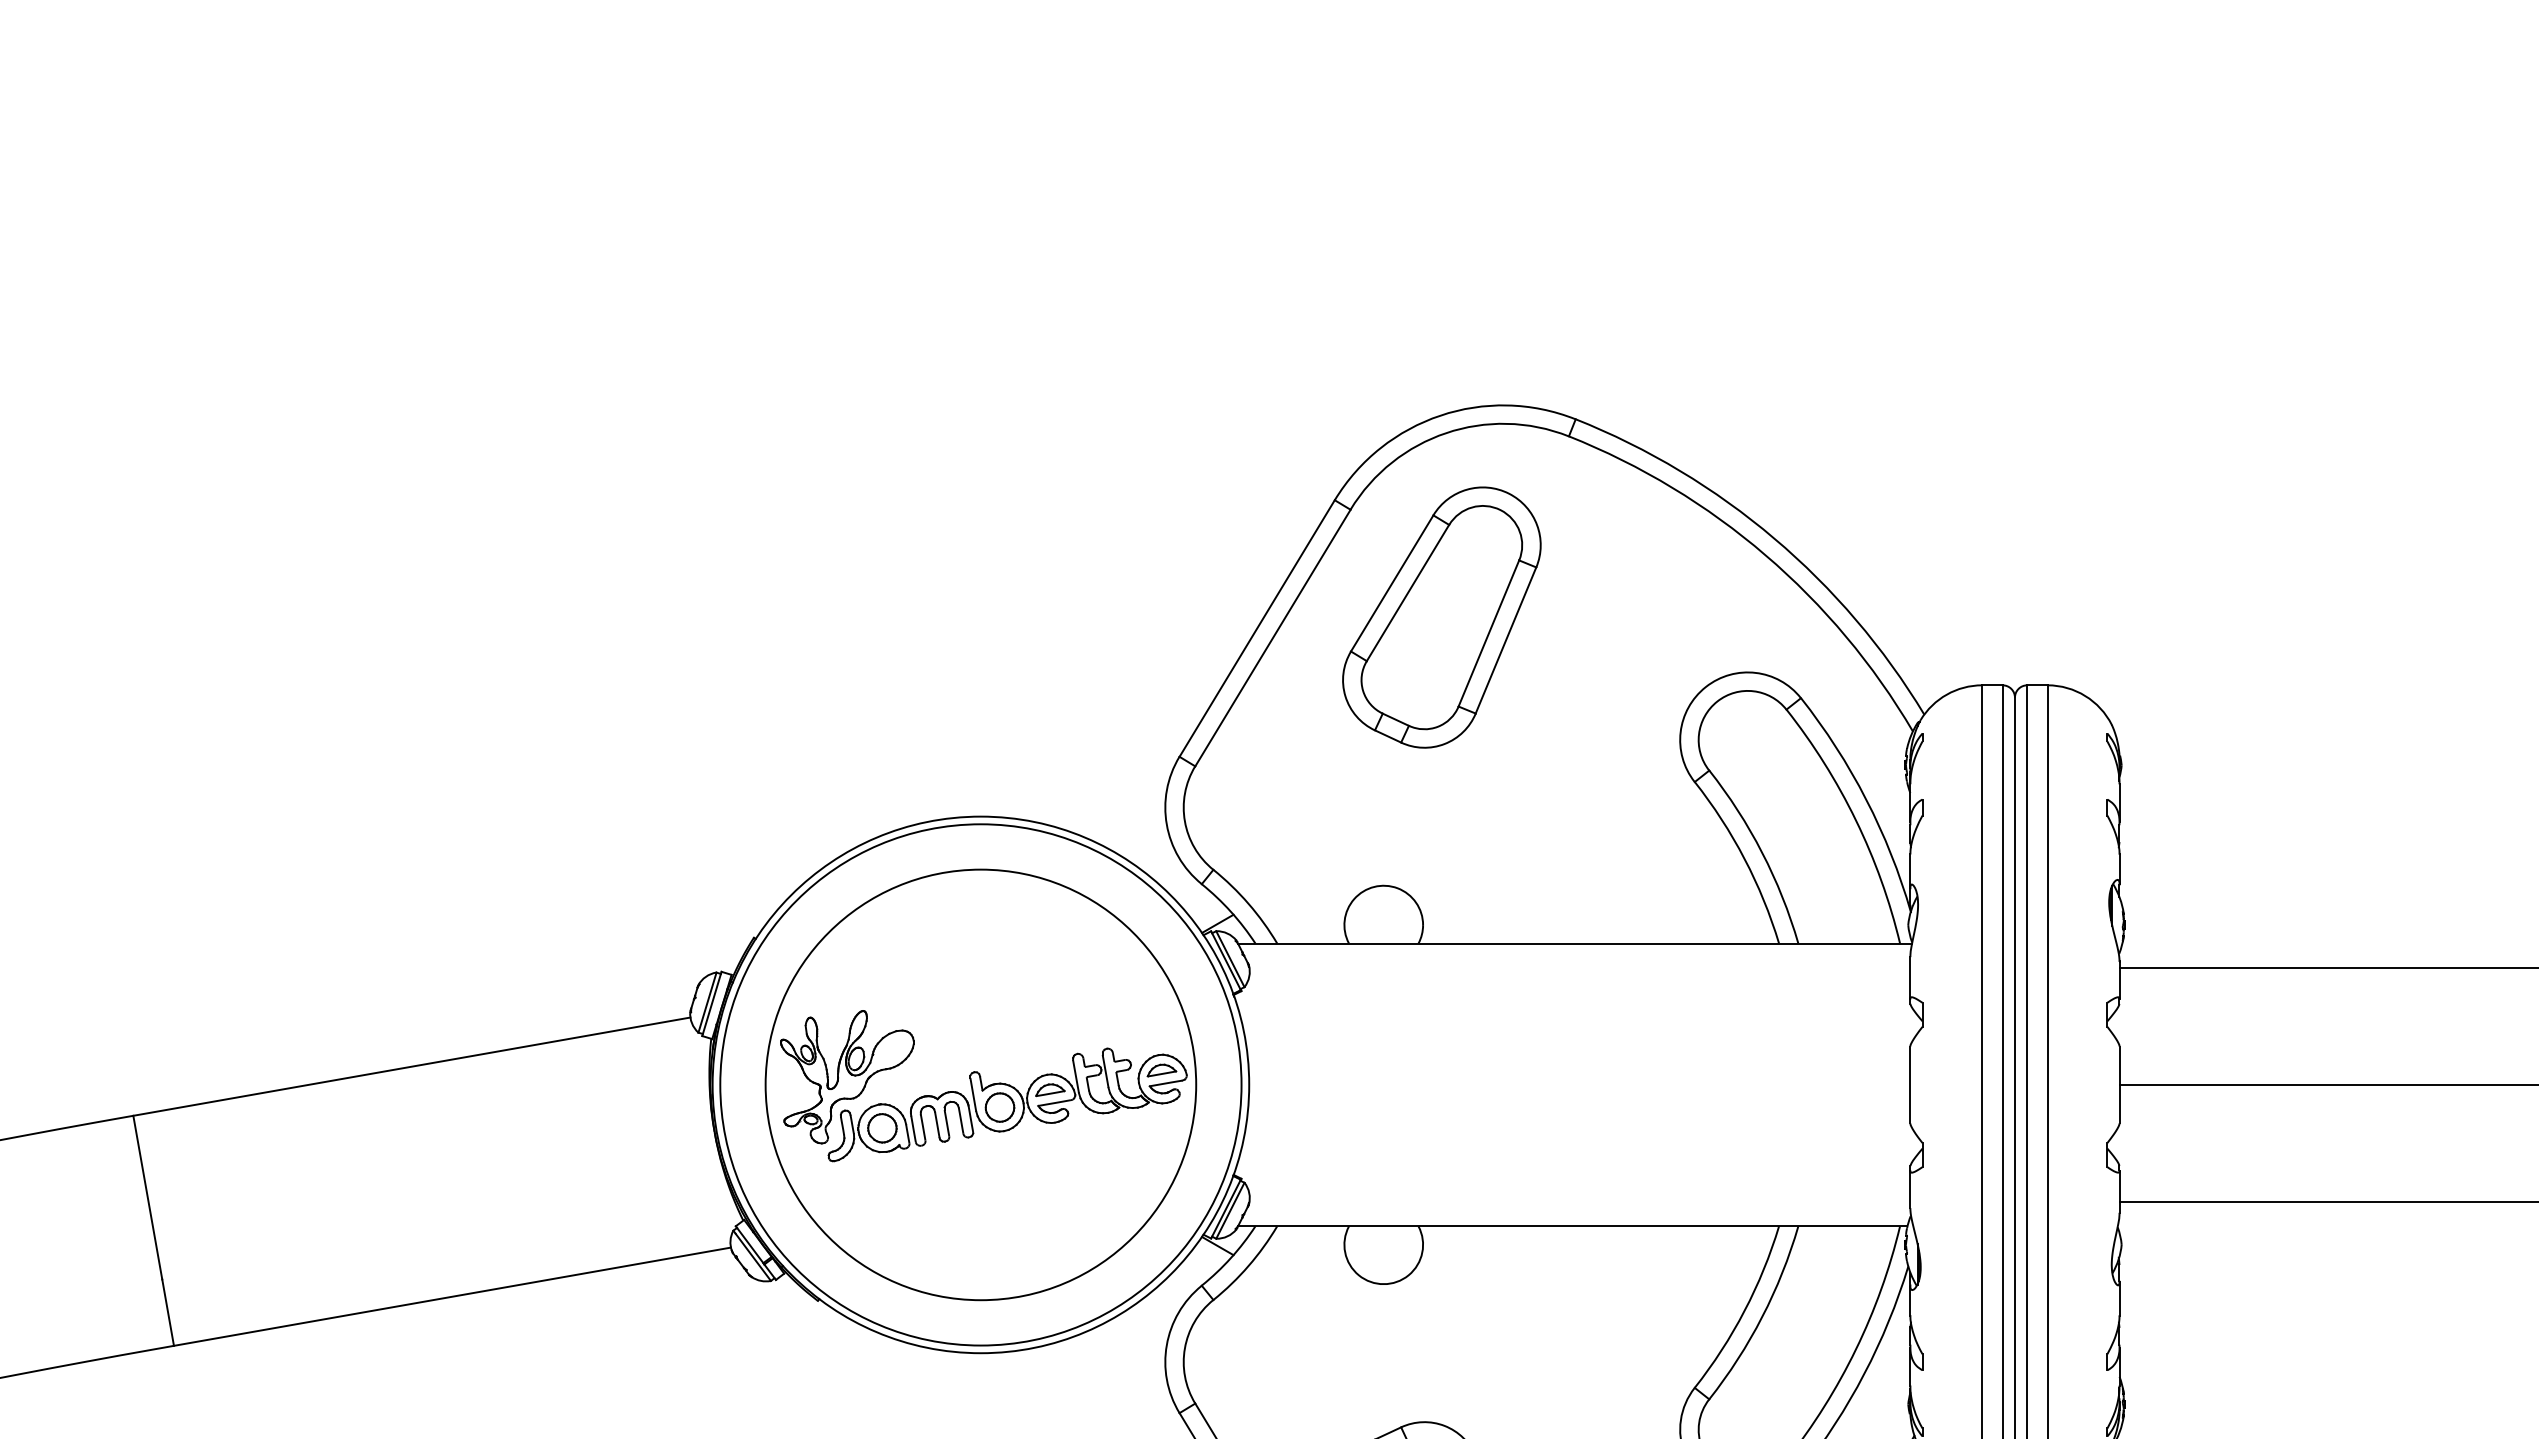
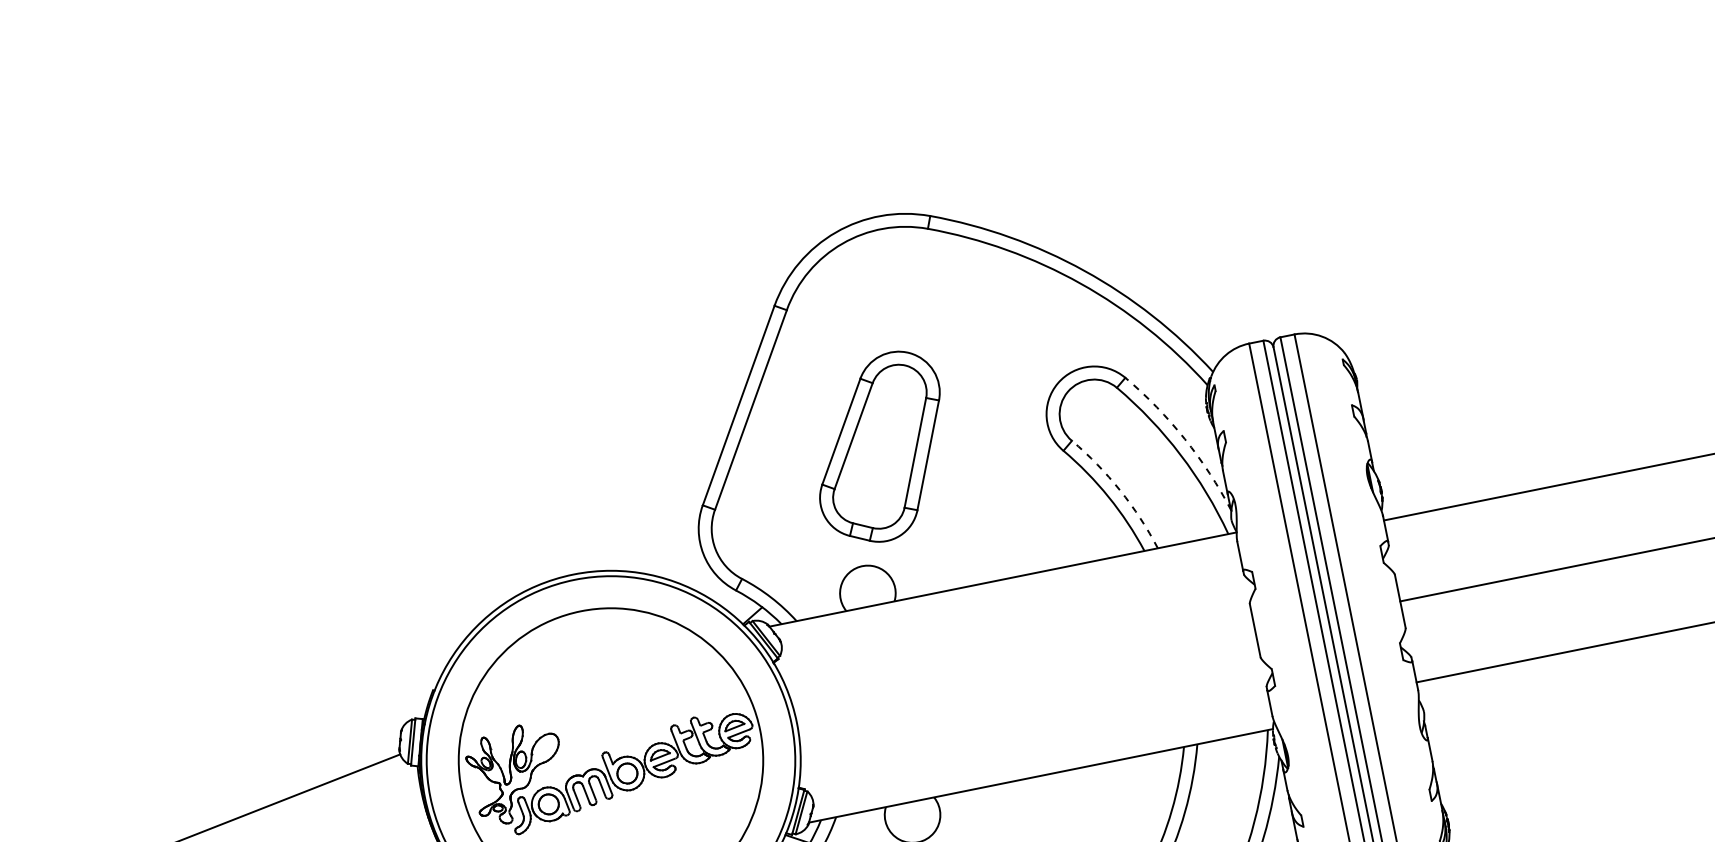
part: (1441, 617) -> (880, 448), moved
arc: (1866, 799) -> (1184, 438), solid -> dashed
arc: (1762, 852) -> (1120, 490), solid -> dashed

